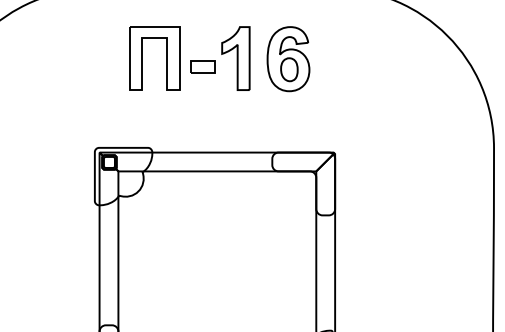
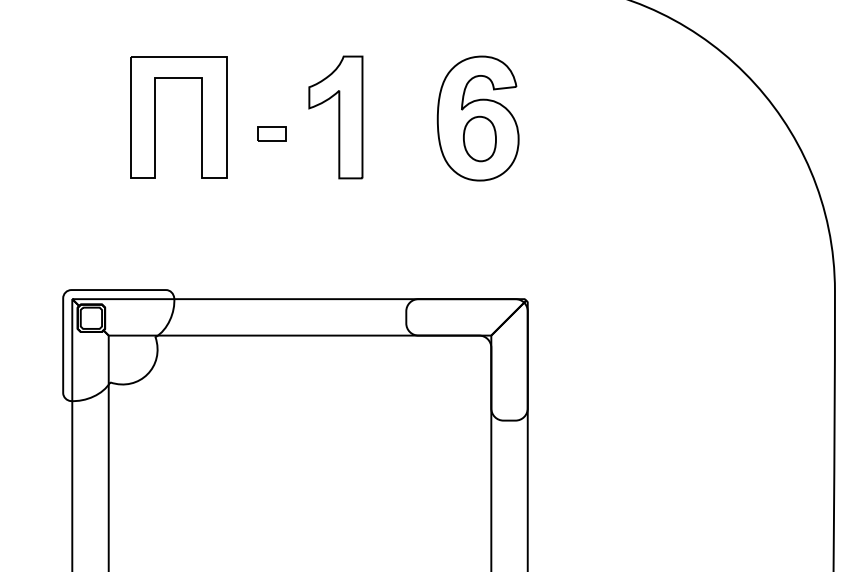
part: (288, 59) -> (478, 119), moved
part: (202, 66) -> (271, 132), size x0.6

